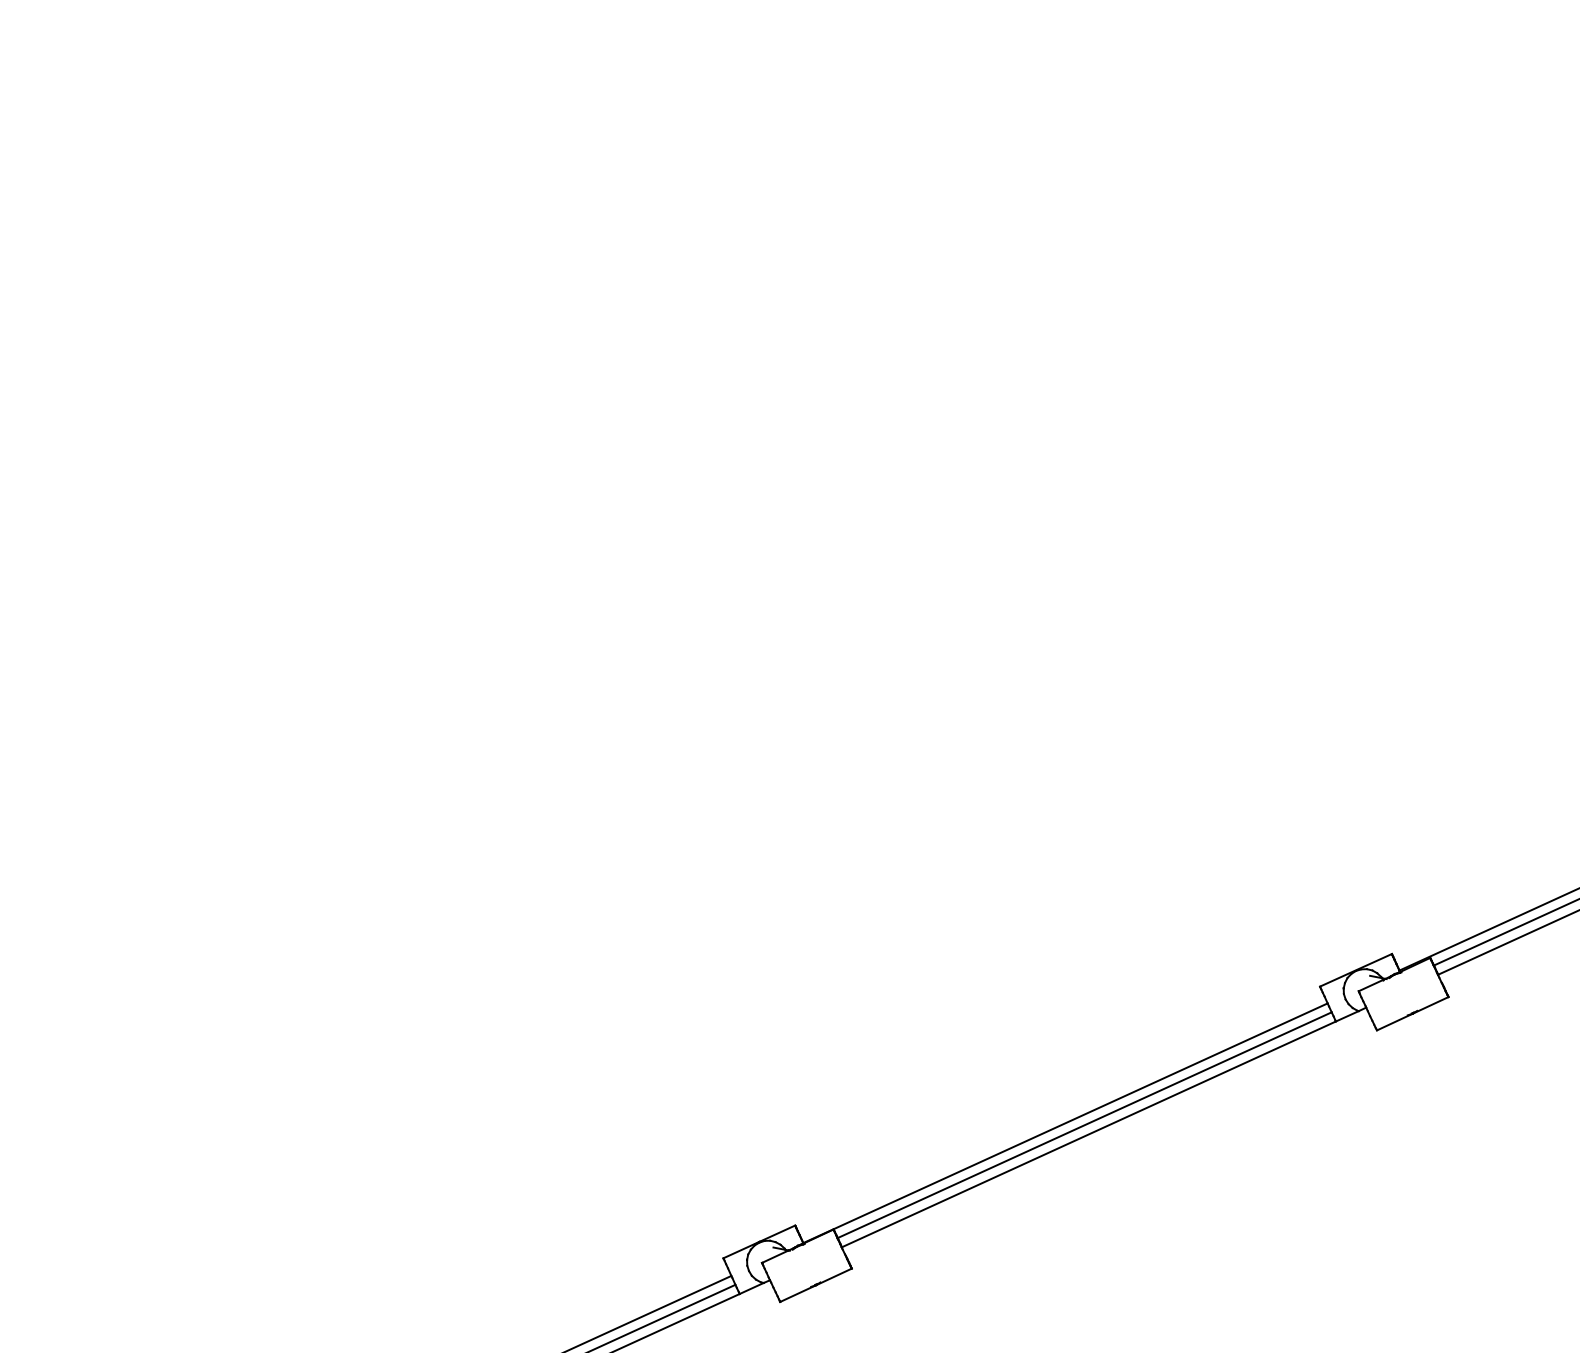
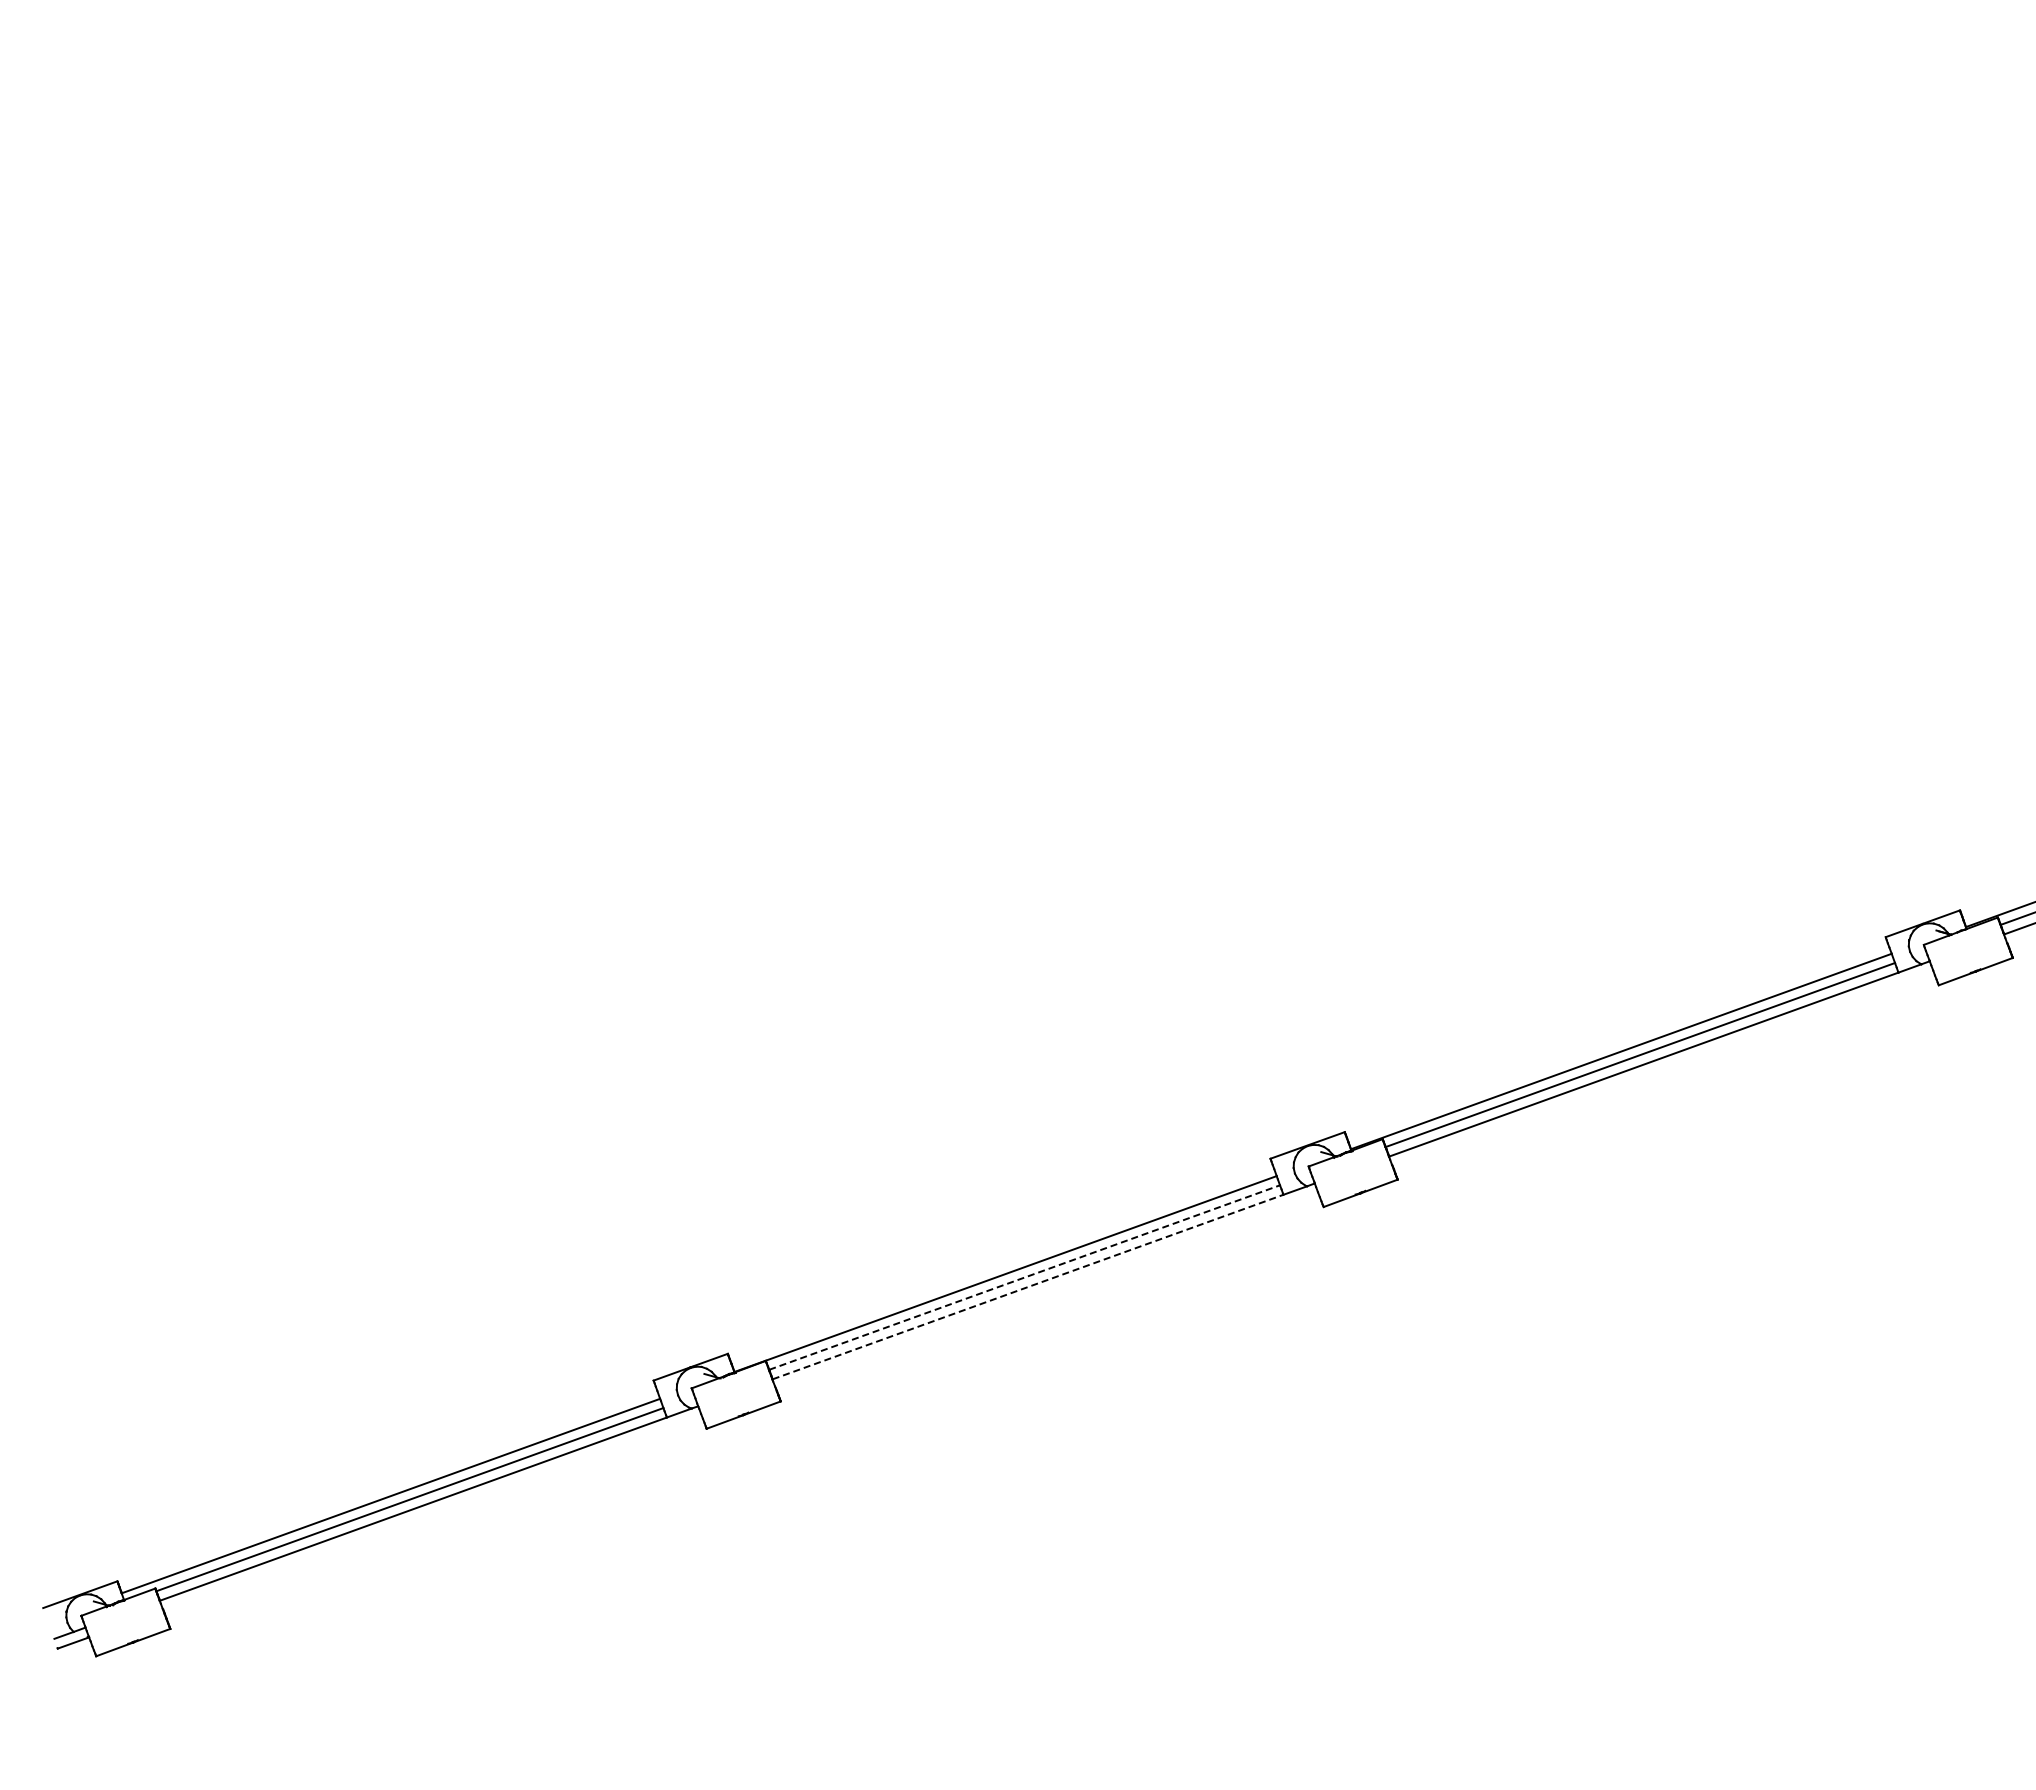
line: (1084, 1125) -> (1024, 1277), solid -> dashed
line: (1089, 1134) -> (1028, 1287), solid -> dashed

